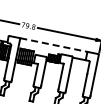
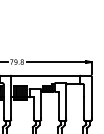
line: (53, 44) -> (45, 75), dashed -> solid

